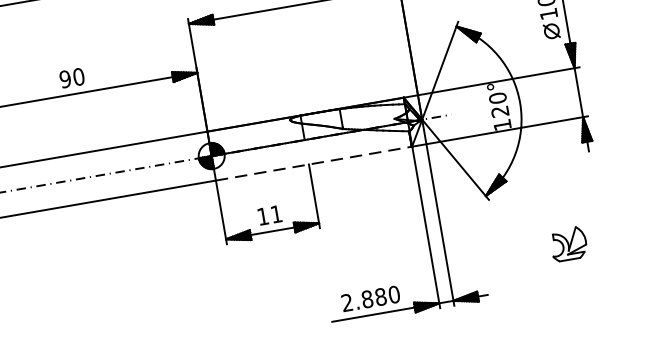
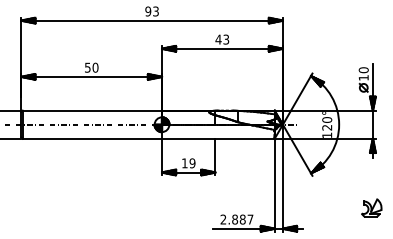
text: (64, 78) -> (87, 67), 90 -> 50
line: (314, 163) -> (218, 138), dashed -> solid
text: (276, 214) -> (192, 163), 11 -> 19
part: (568, 242) -> (371, 207), moved
text: (394, 294) -> (250, 219), 2.880 -> 2.887

